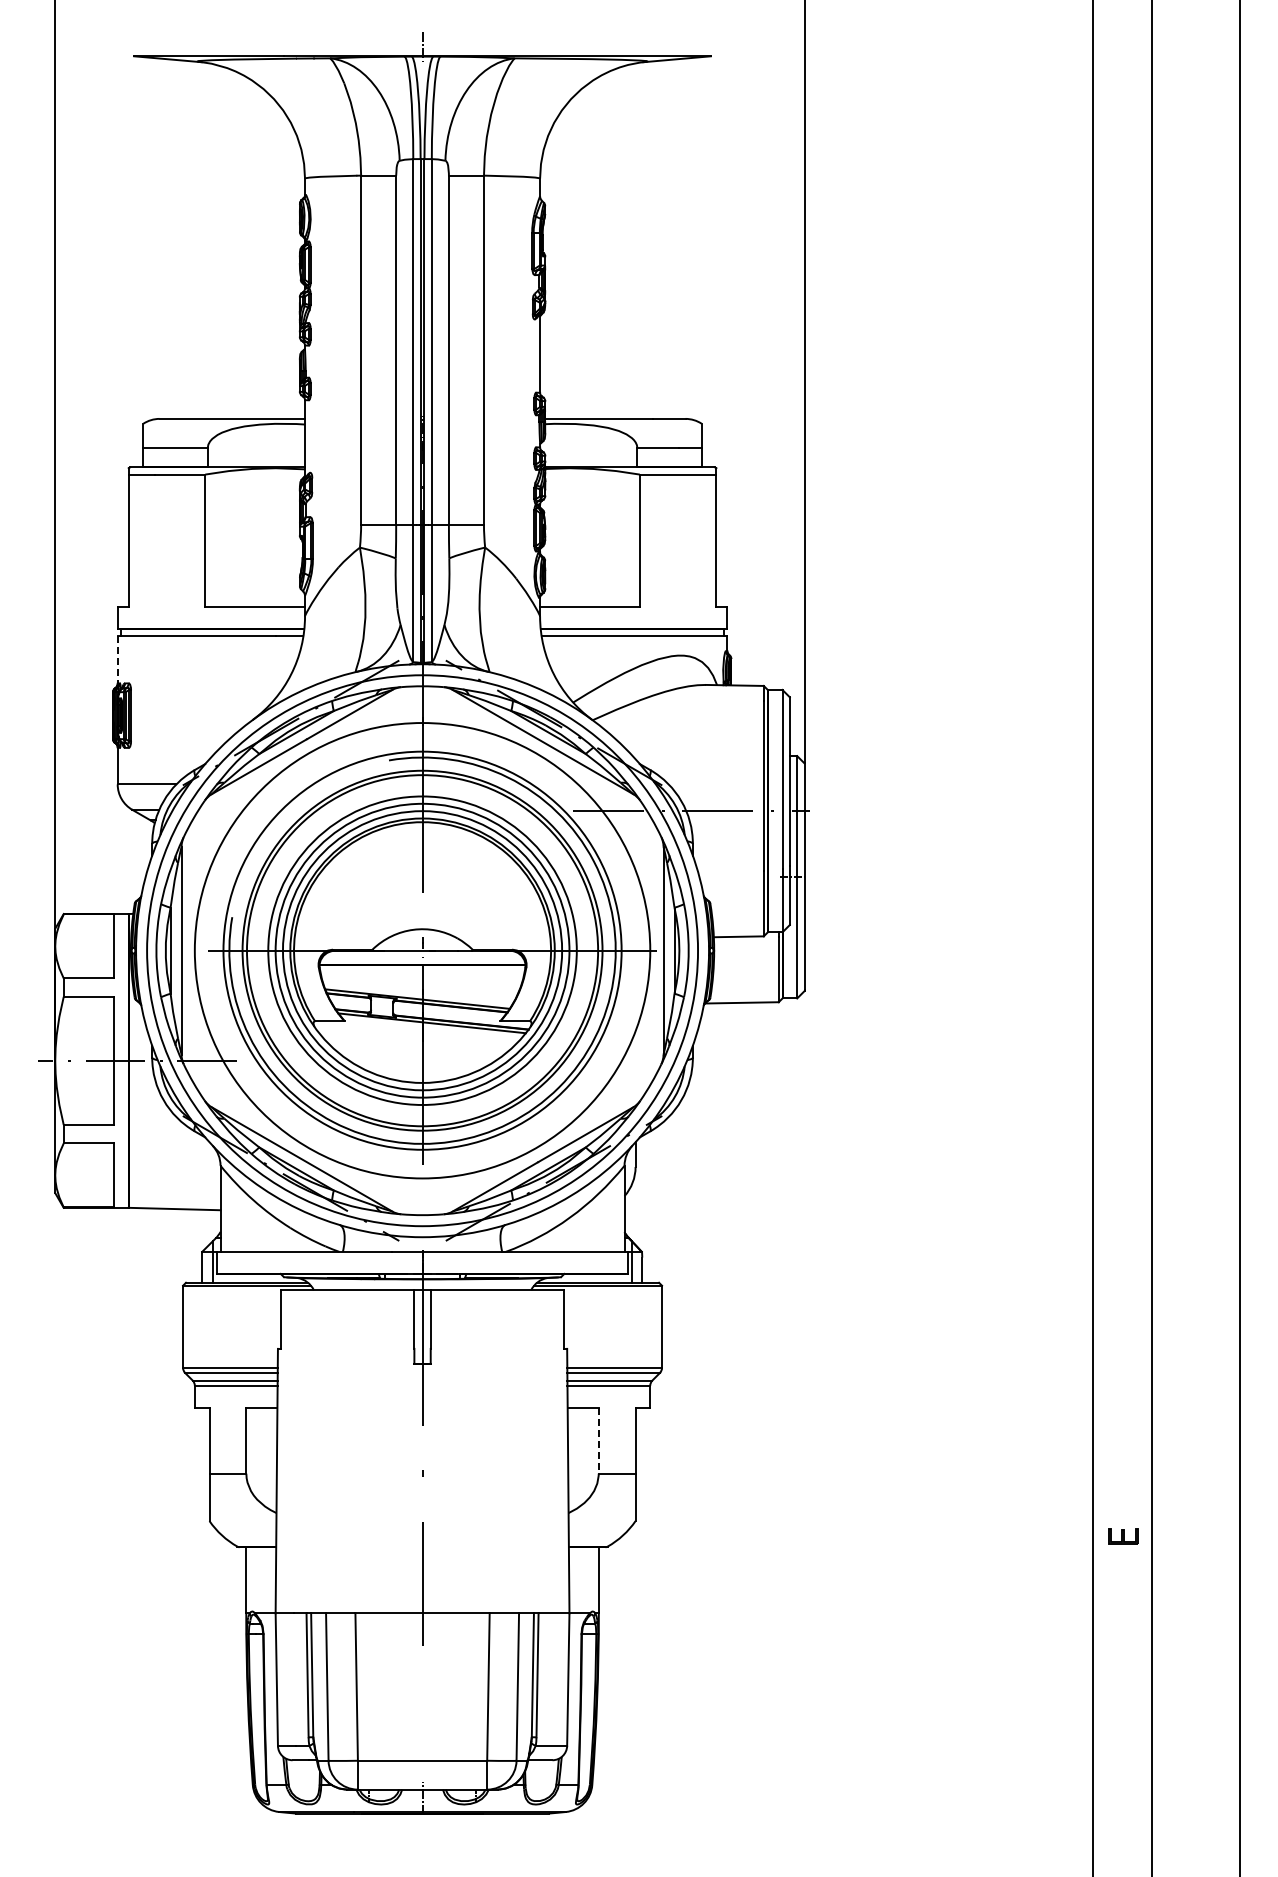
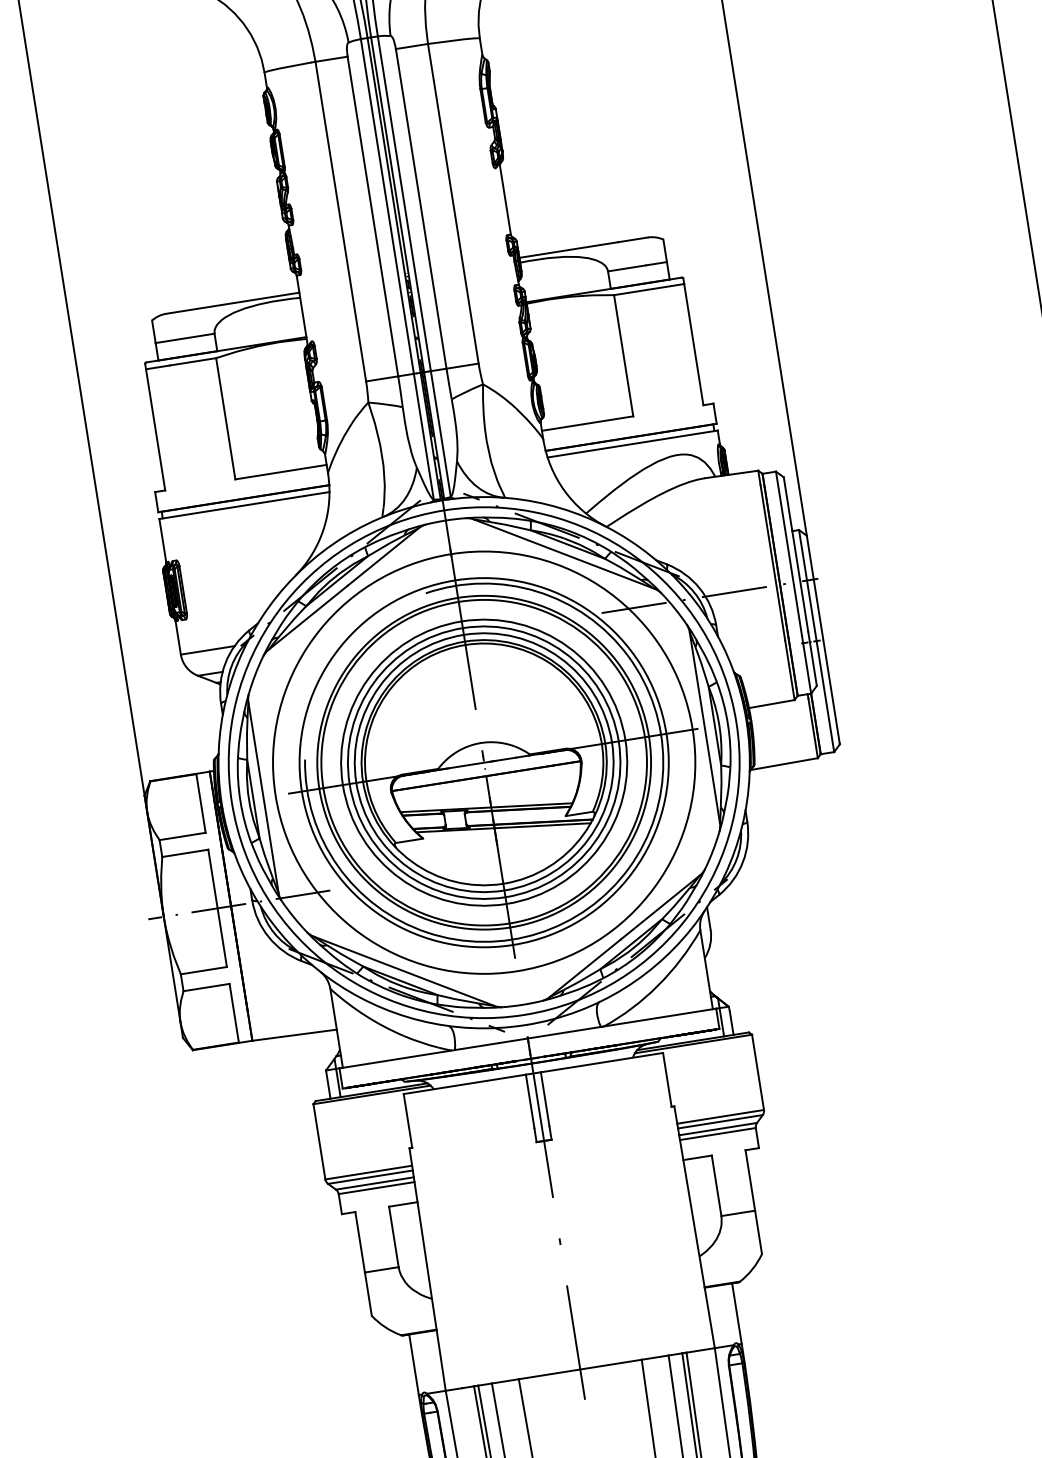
line: (117, 660) -> (162, 541), dashed -> solid
line: (598, 1441) -> (716, 1186), dashed -> solid

